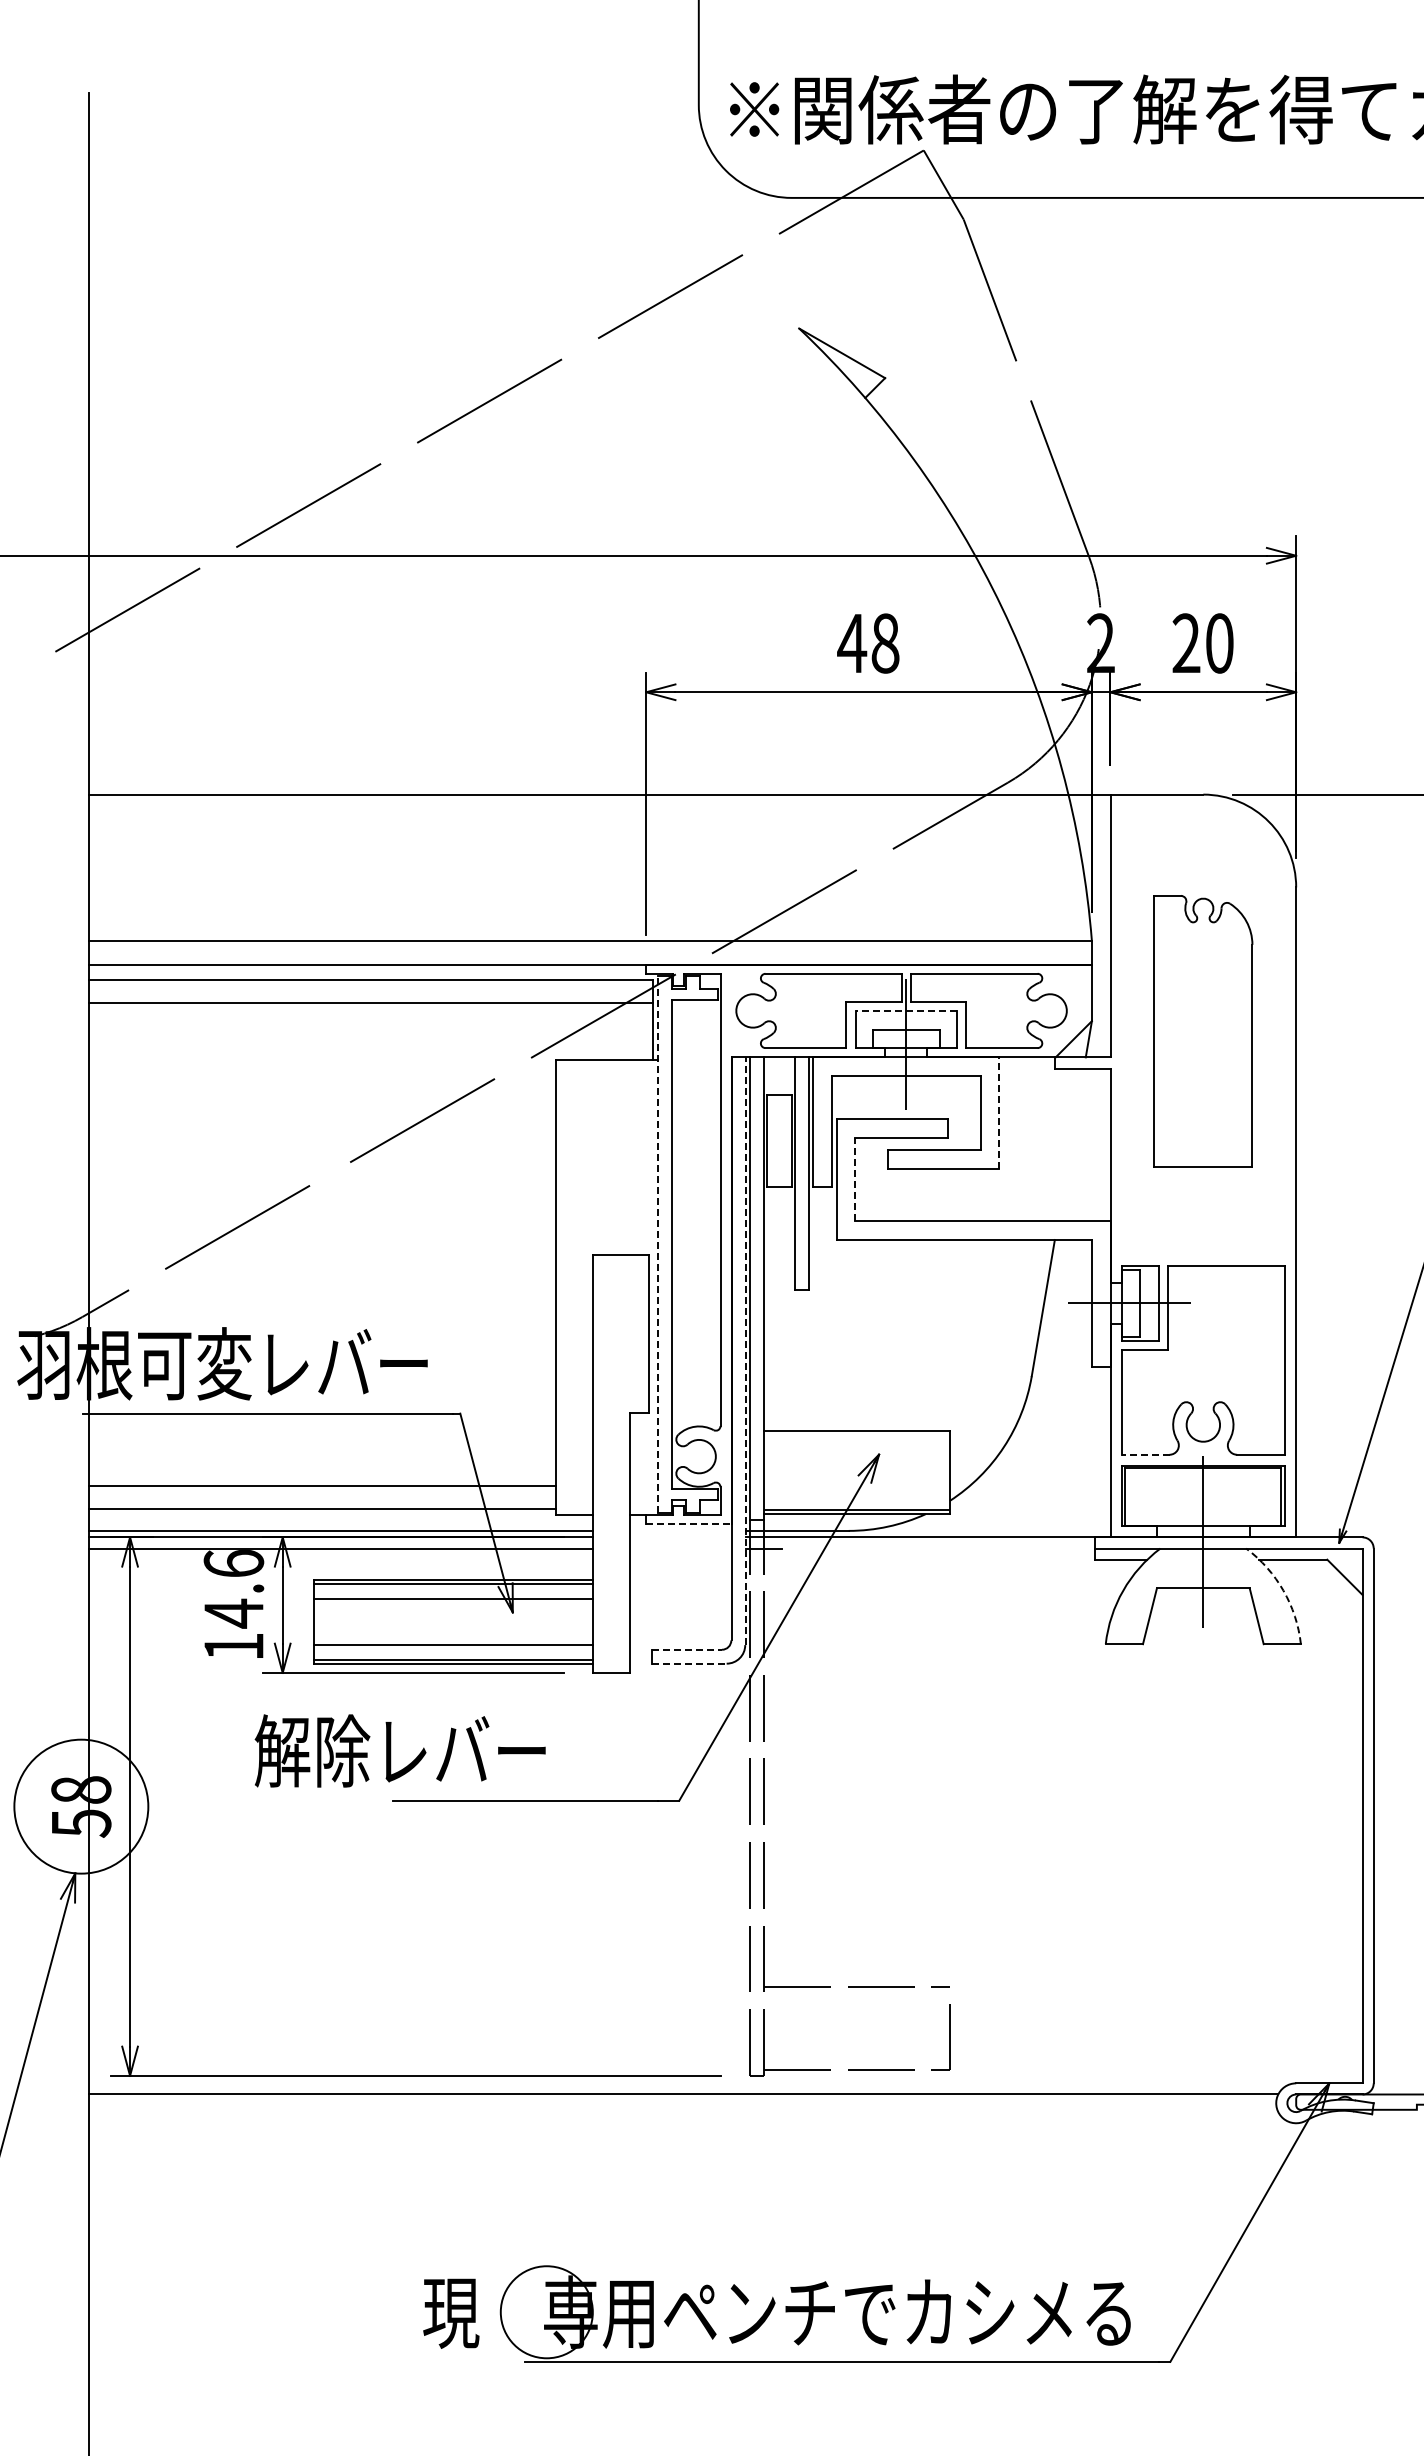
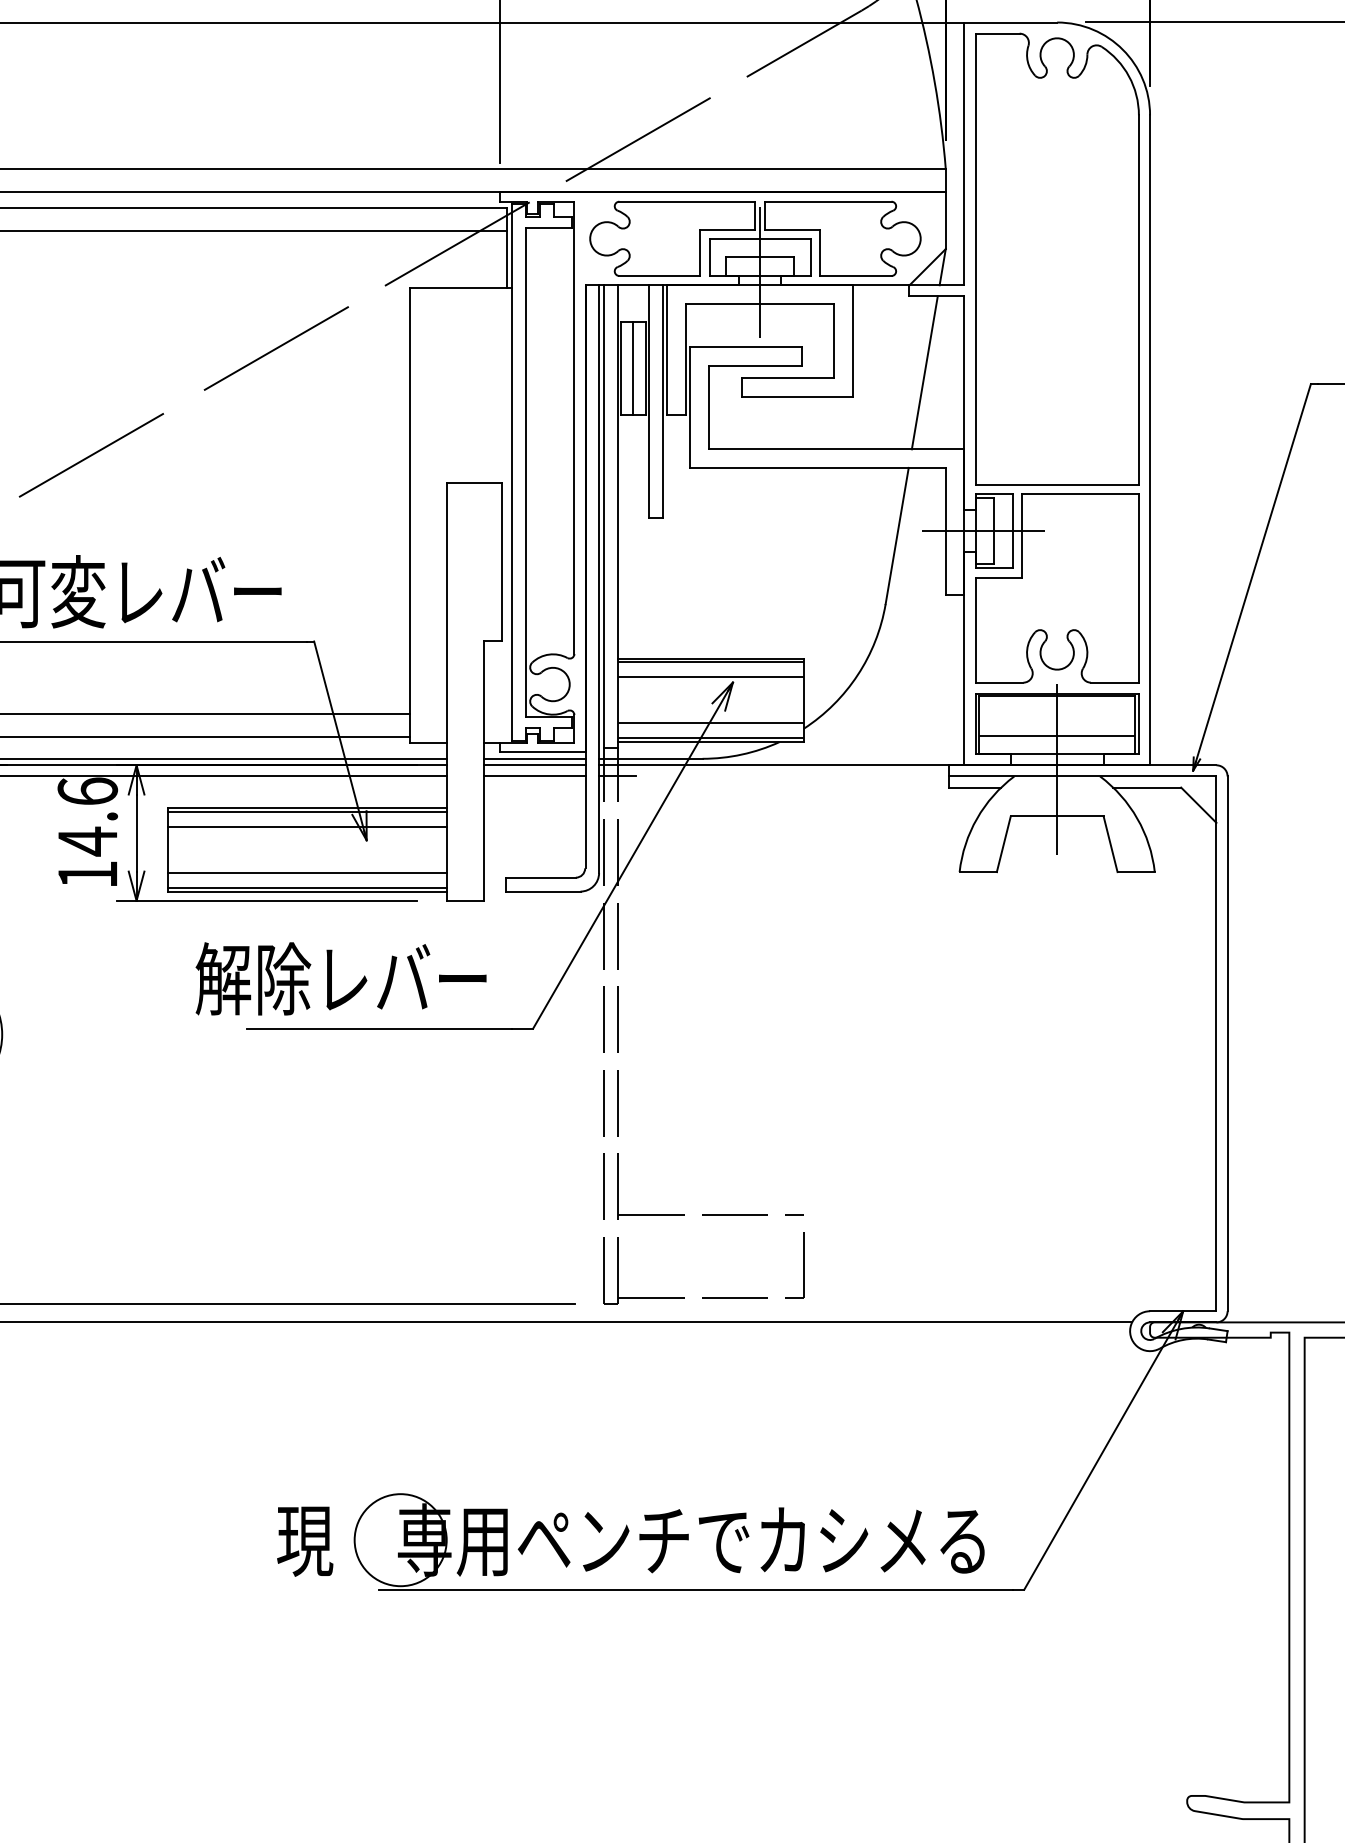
line: (906, 1010) -> (760, 238), dashed -> solid
part: (1203, 1030) -> (1057, 258), size x1.67
line: (999, 1113) -> (853, 341), dashed -> solid
line: (779, 1140) -> (633, 368), added
line: (1070, 1144) -> (924, 372), added
line: (855, 1179) -> (709, 407), dashed -> solid
line: (657, 1244) -> (511, 472), dashed -> solid
line: (745, 1351) -> (599, 579), dashed -> solid
line: (856, 1434) -> (710, 662), added
line: (856, 1449) -> (710, 677), added
line: (1145, 1454) -> (999, 682), dashed -> solid
line: (856, 1495) -> (710, 723), added
line: (1203, 1507) -> (1057, 735), added
line: (688, 1524) -> (542, 752), dashed -> solid
line: (680, 1530) -> (534, 758), added
line: (680, 1537) -> (534, 765), added
line: (680, 1548) -> (534, 776), added
arc: (1283, 1590) -> (1137, 818), dashed -> solid
line: (687, 1649) -> (541, 877), dashed -> solid
line: (690, 1663) -> (544, 891), dashed -> solid
text: (399, 1750) -> (340, 978), moved

